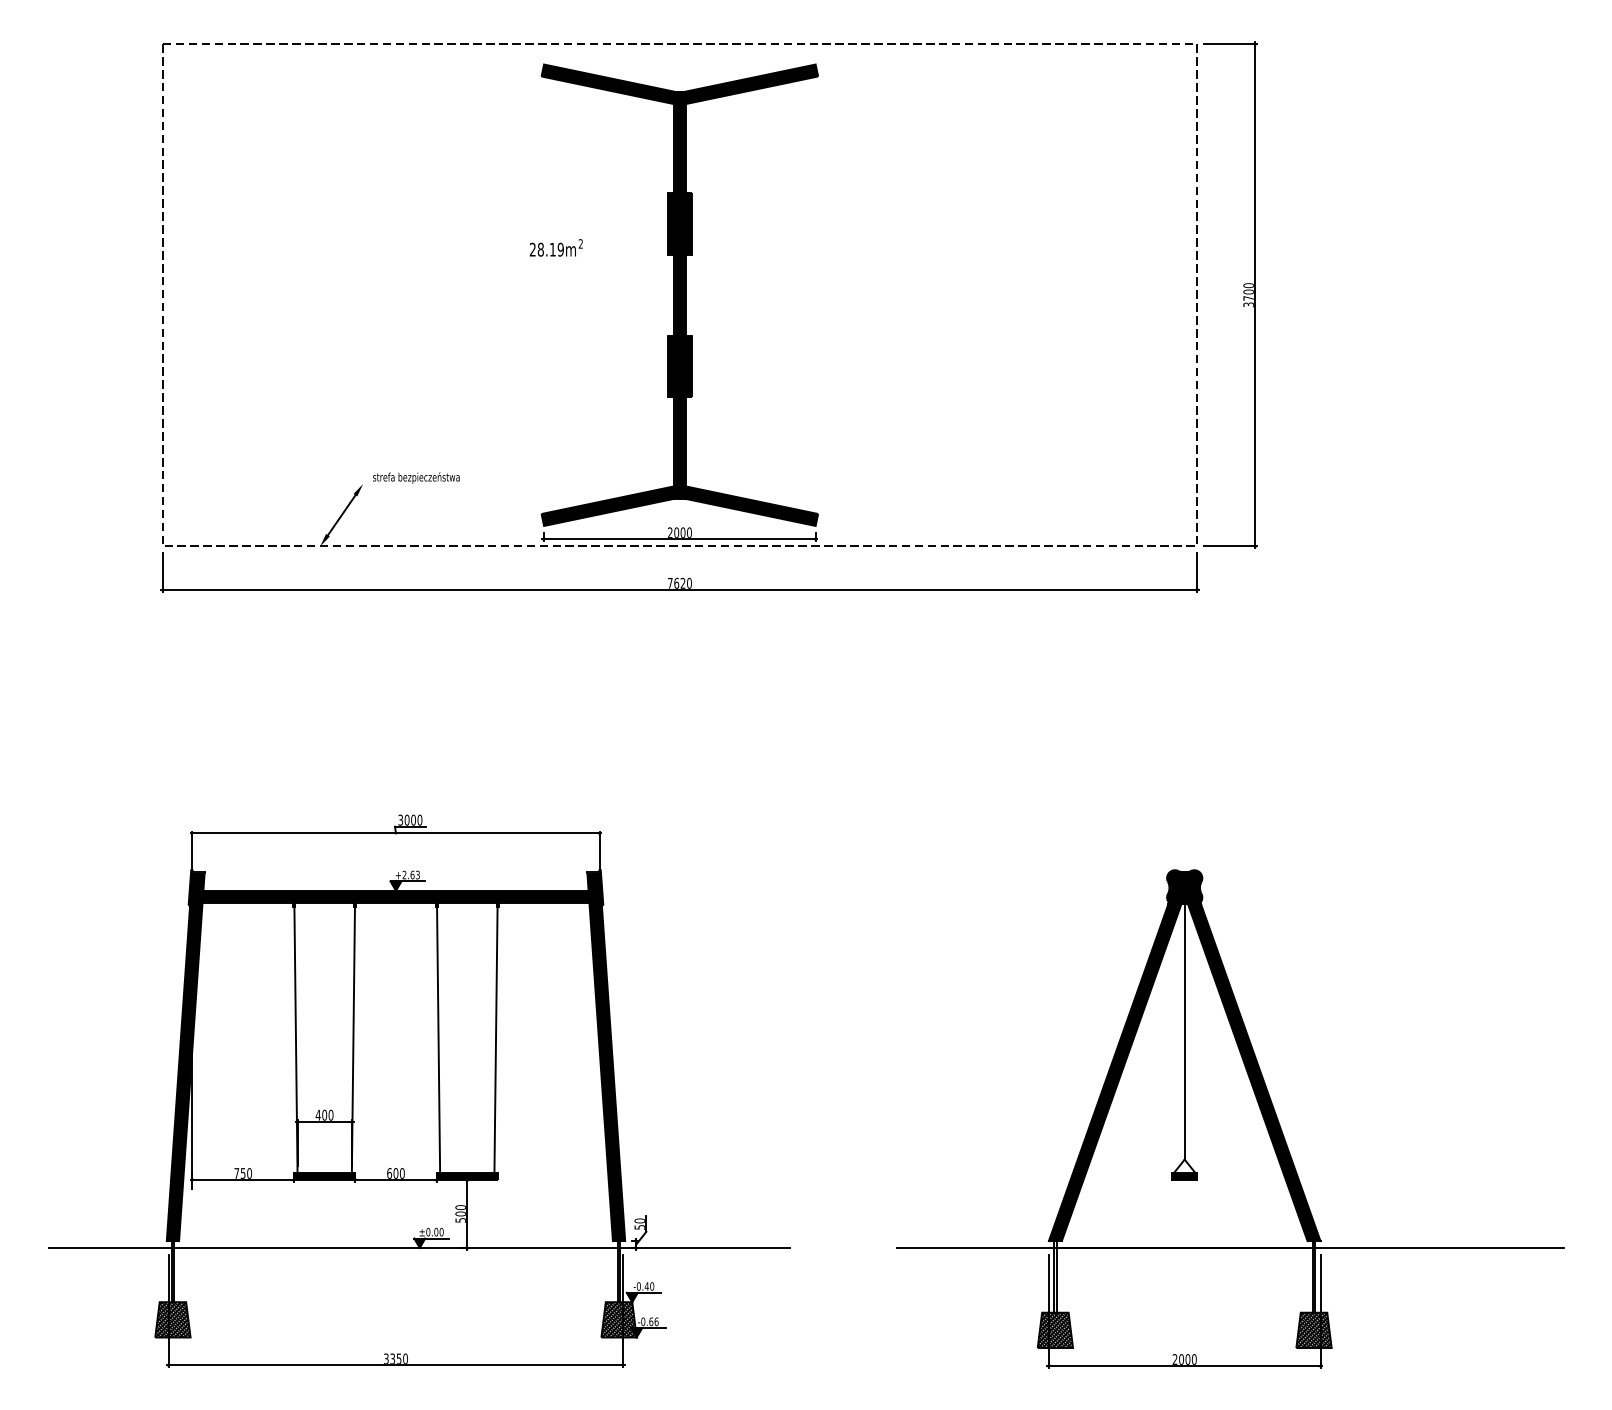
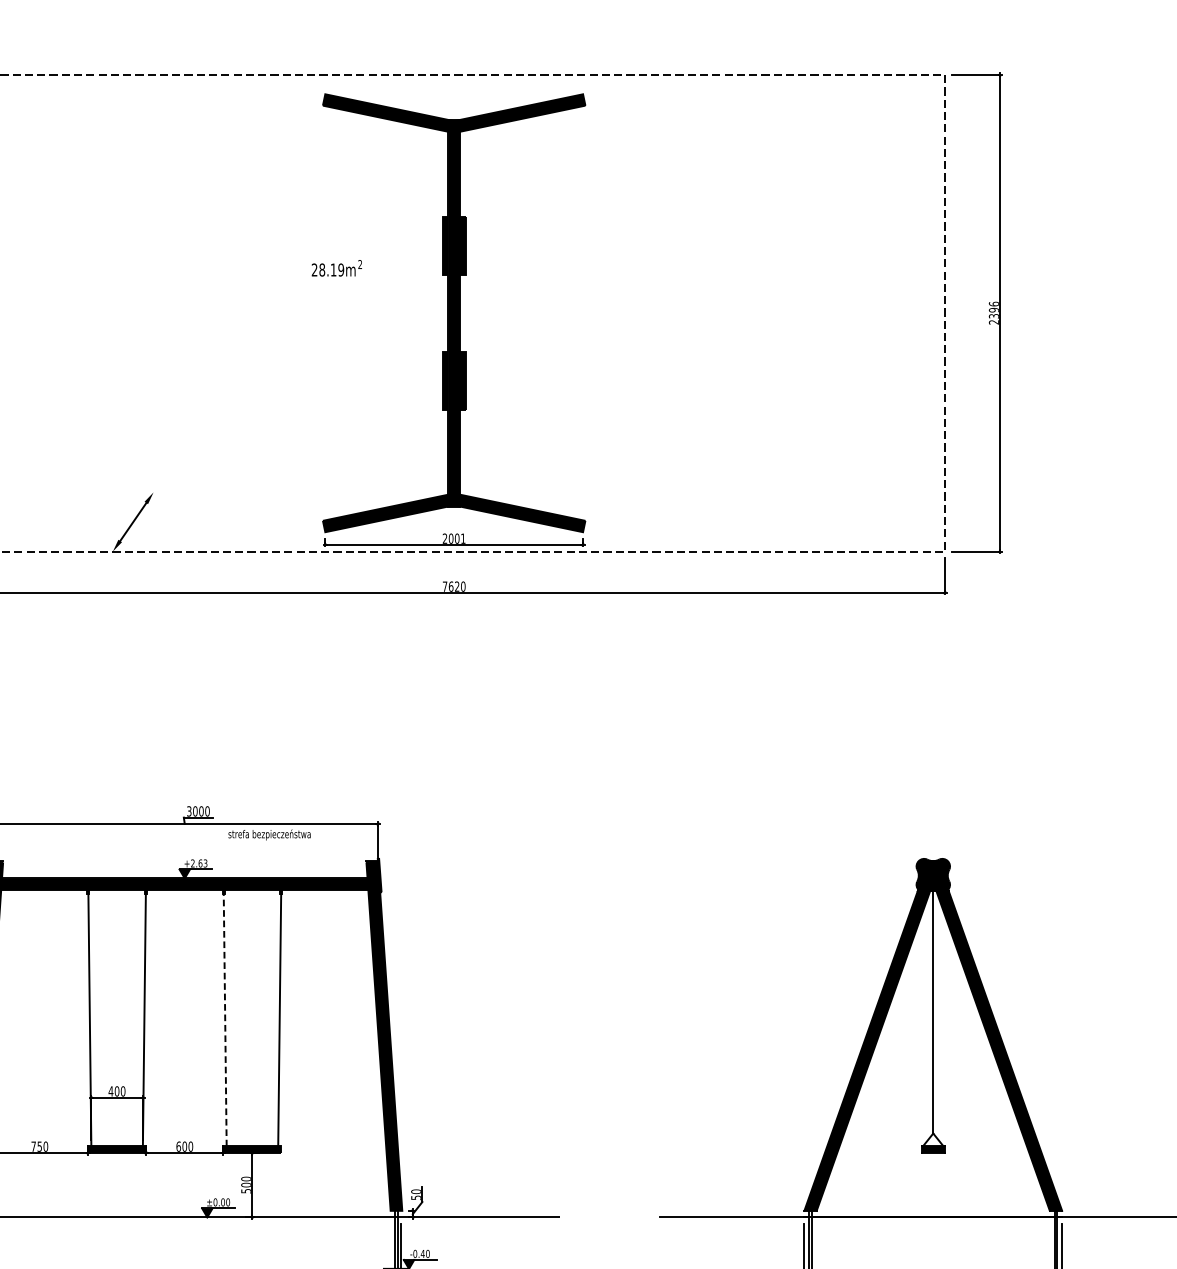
text: (1248, 295) -> (993, 313), 3700 -> 2396
text: (416, 477) -> (269, 834), moved
text: (689, 532) -> (463, 538), 2000 -> 2001
line: (438, 1037) -> (225, 1017), solid -> dashed

